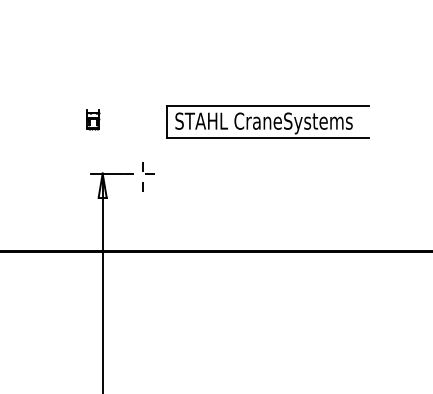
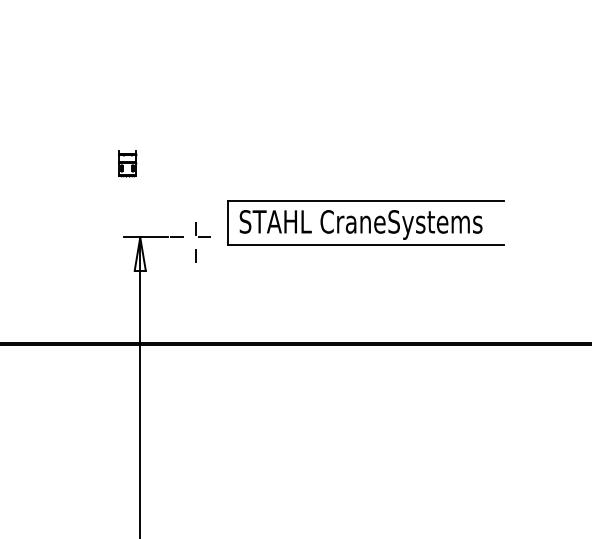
part: (267, 121) -> (365, 222), moved

